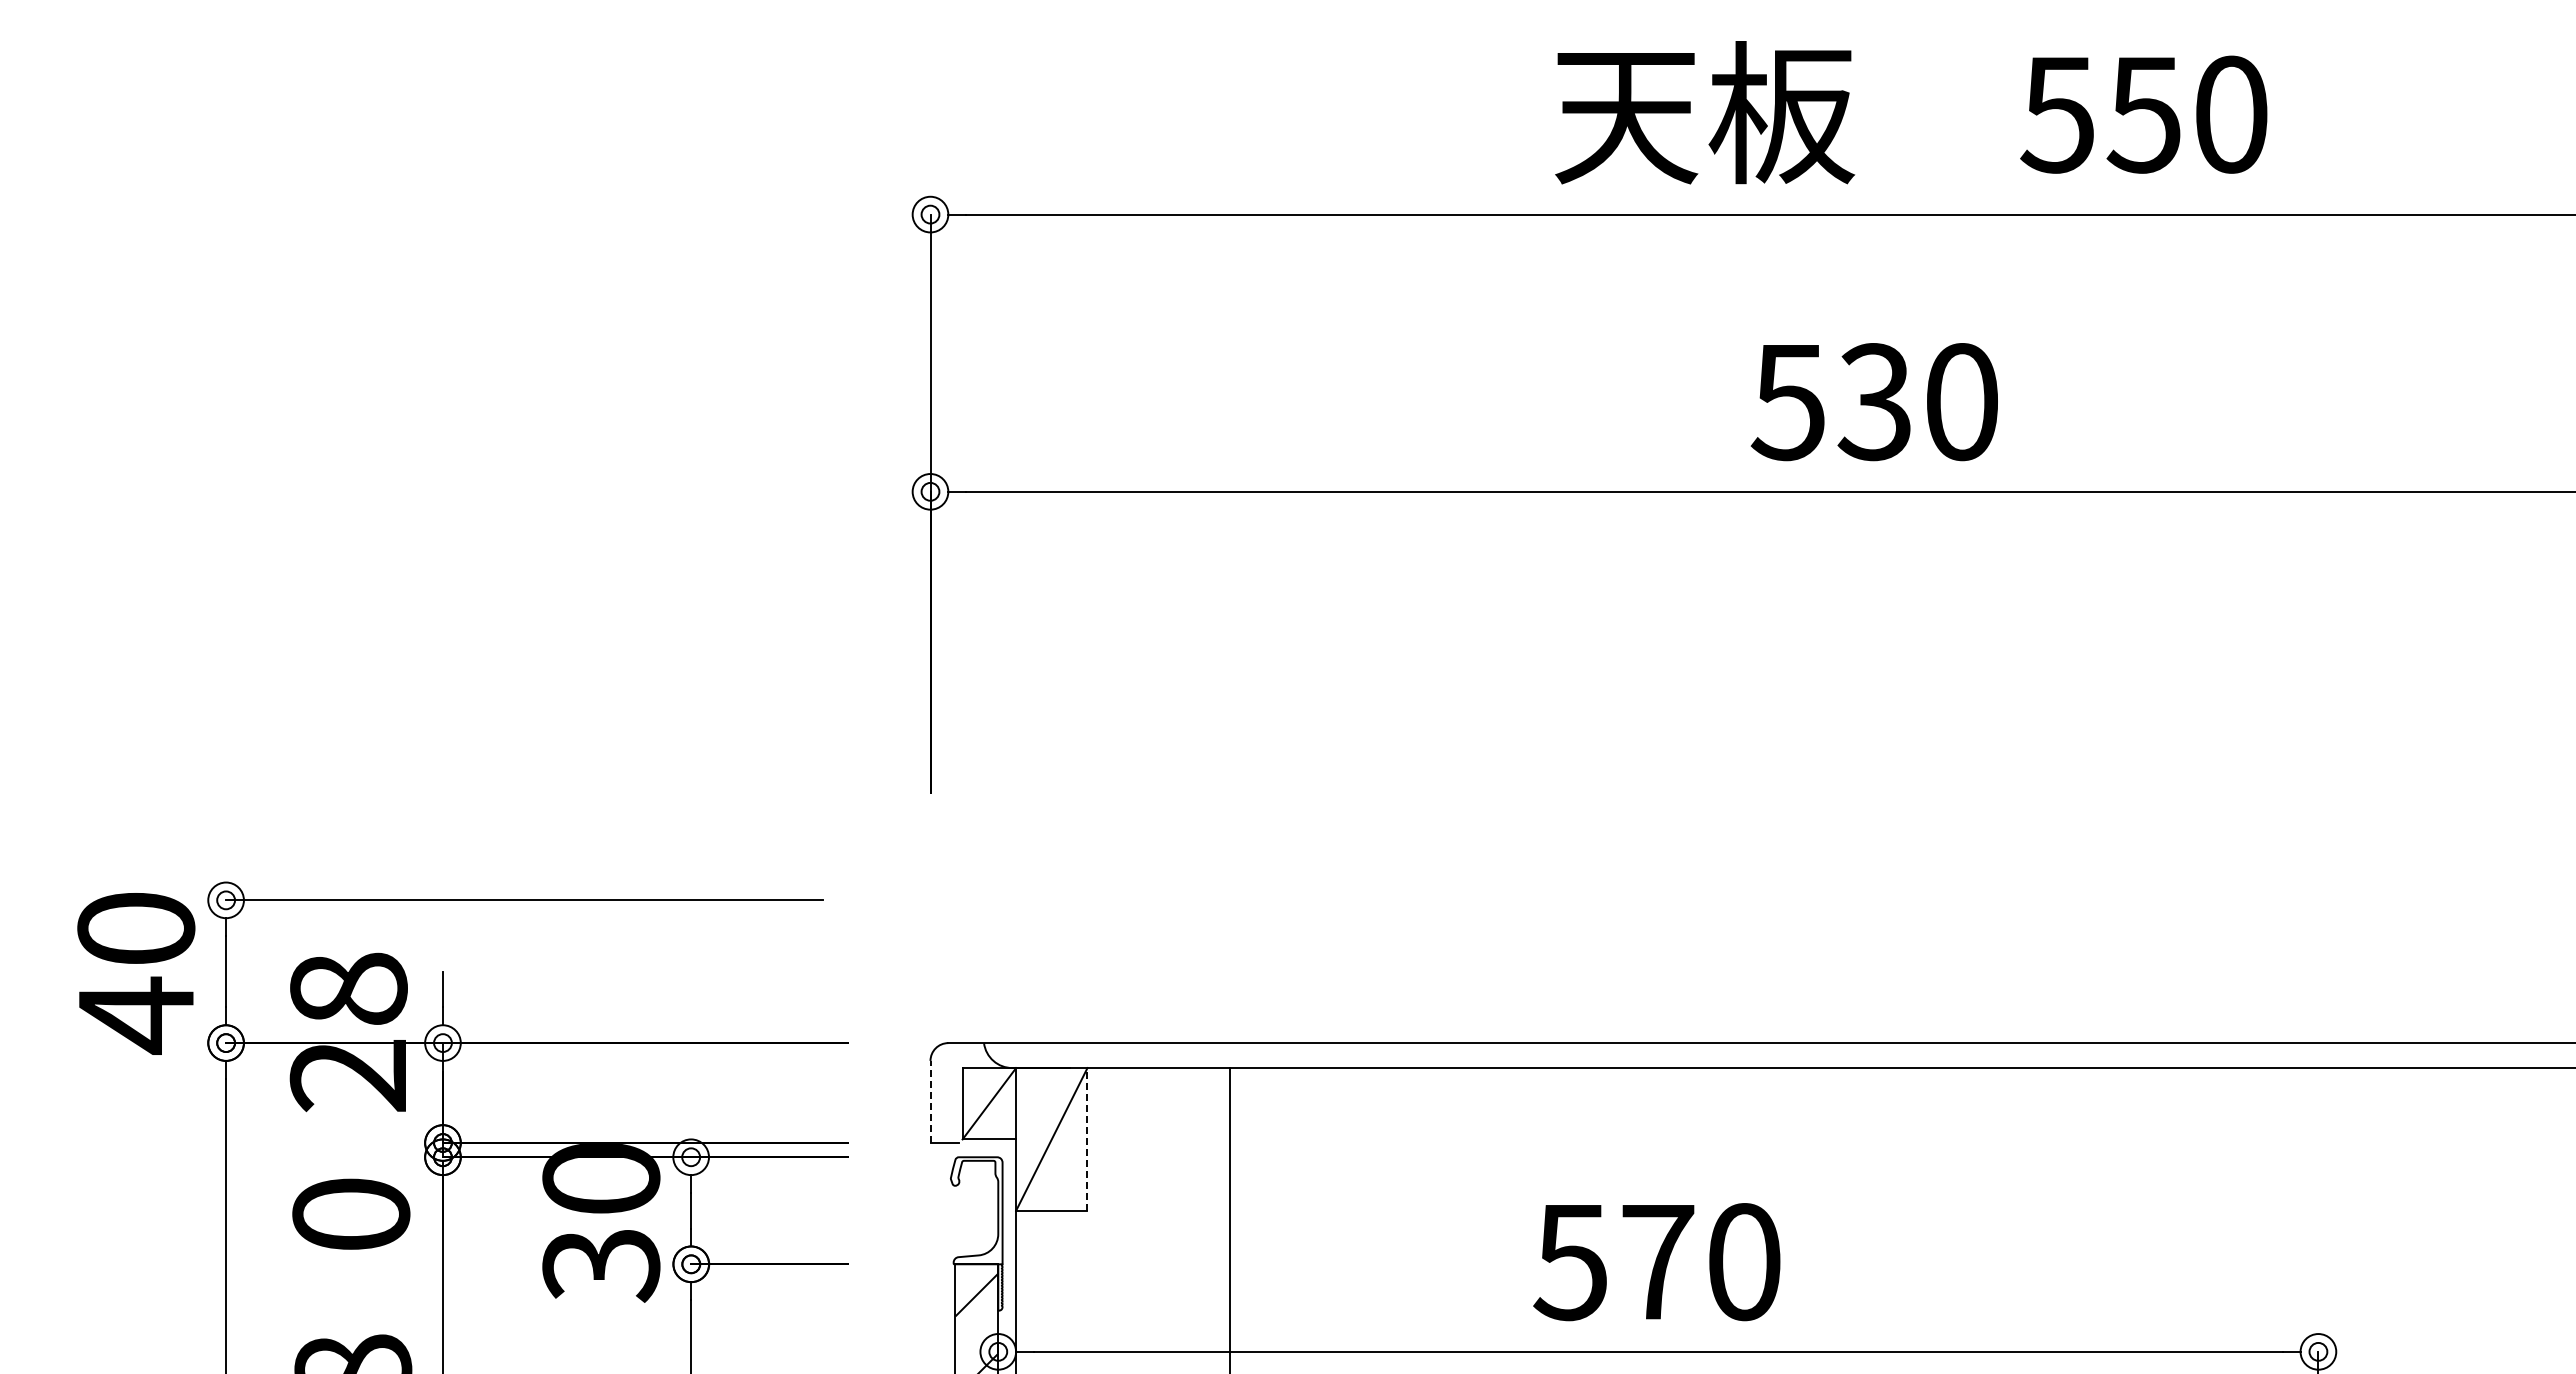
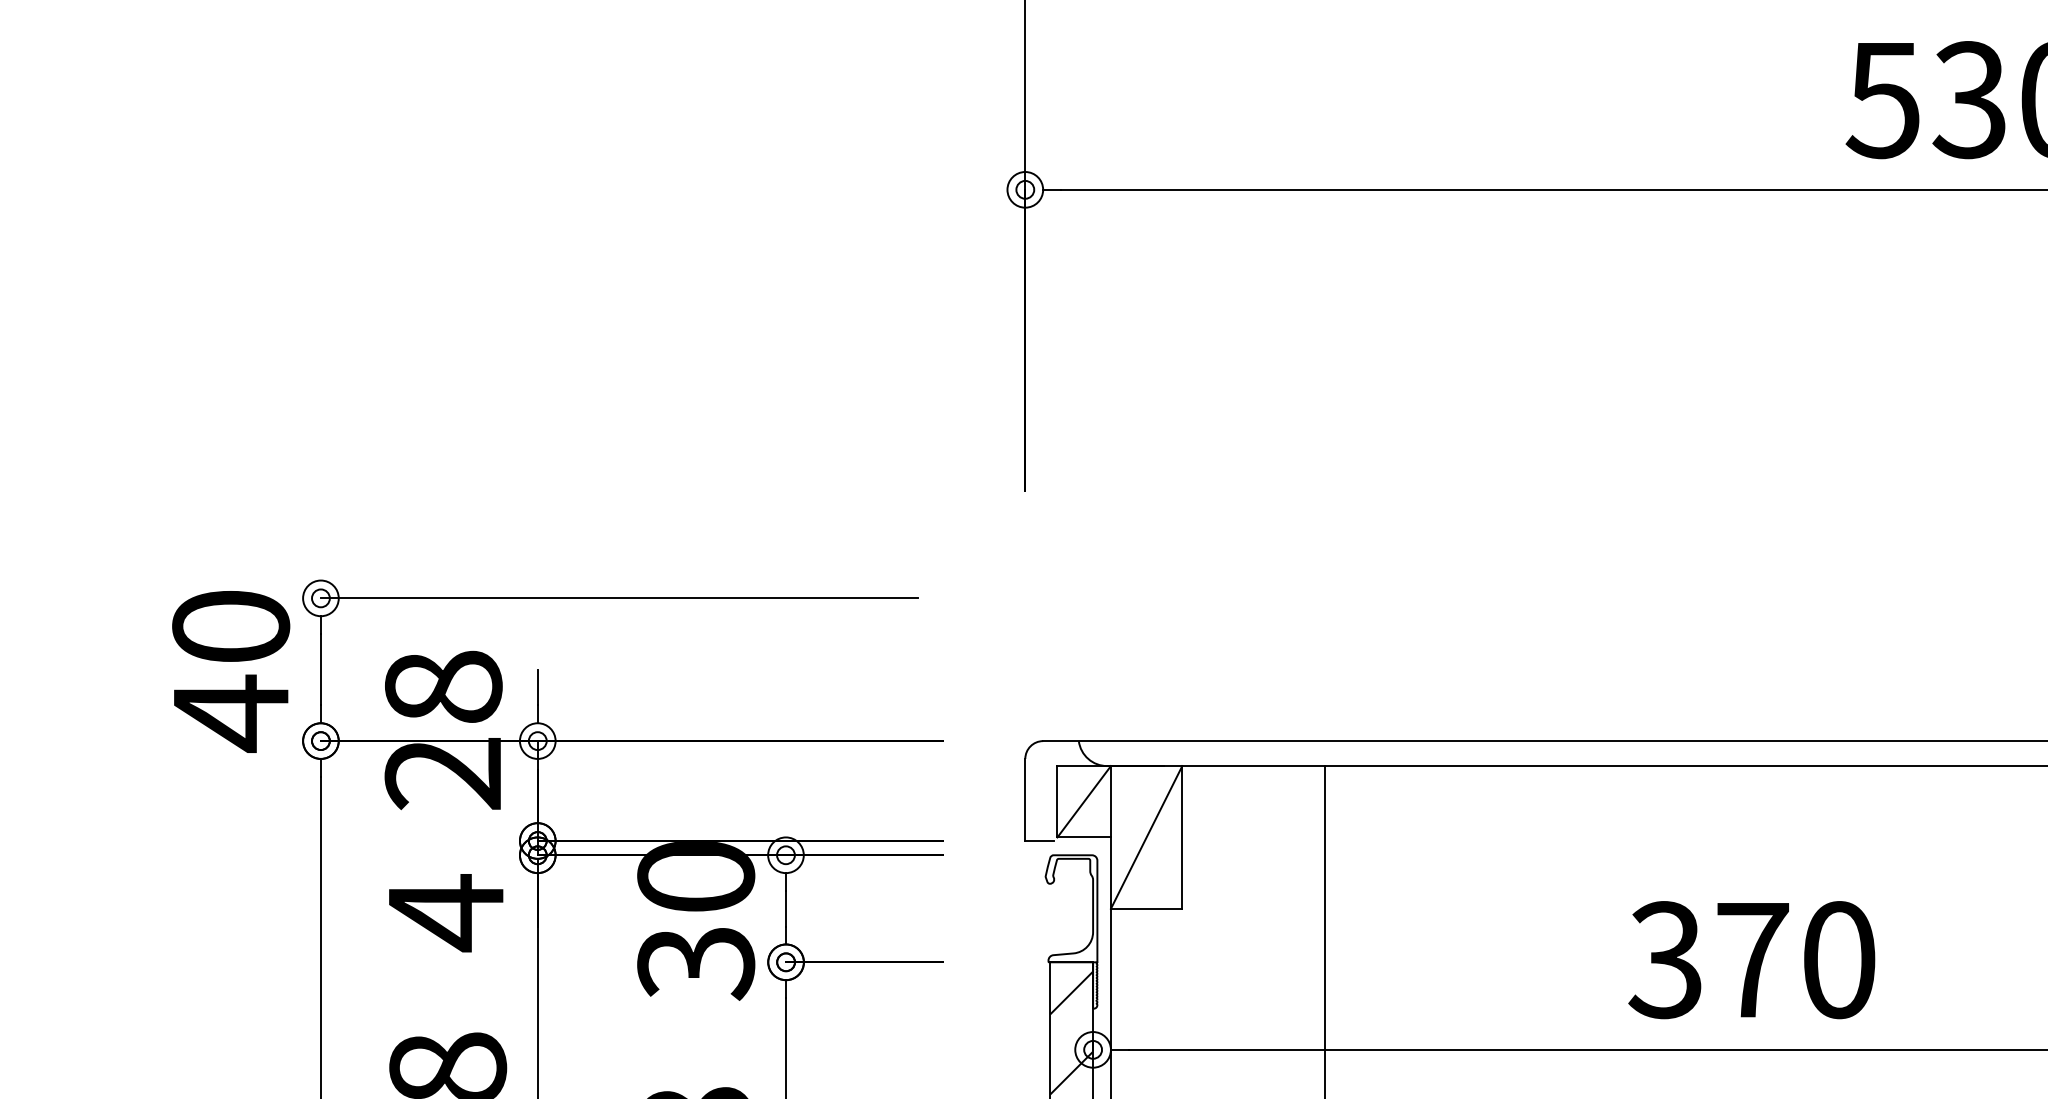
line: (930, 1101) -> (1025, 799), dashed -> solid
line: (1087, 1138) -> (1182, 836), dashed -> solid
text: (351, 1215) -> (446, 913), 0 -> 4
text: (1569, 1261) -> (1664, 959), 570 -> 370

